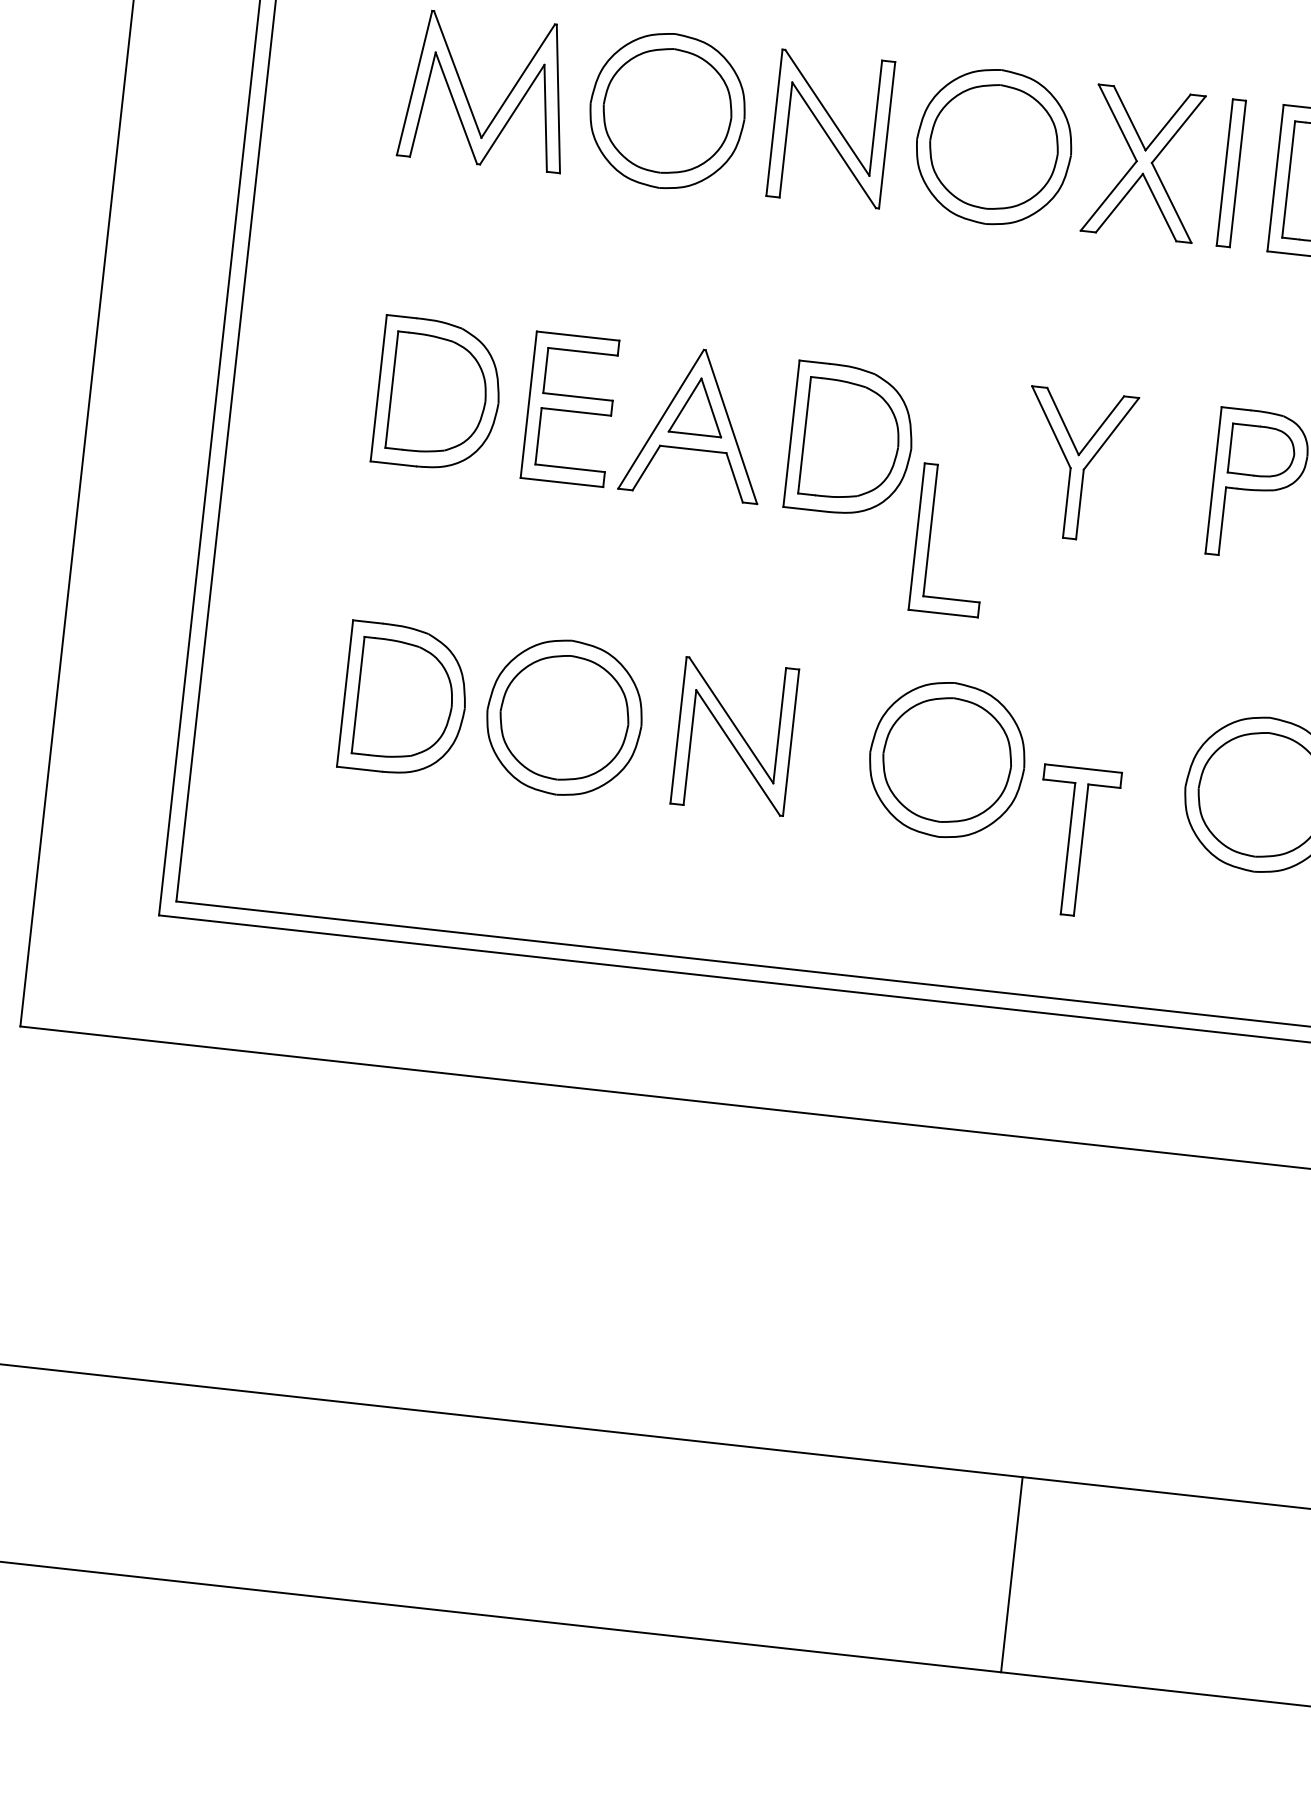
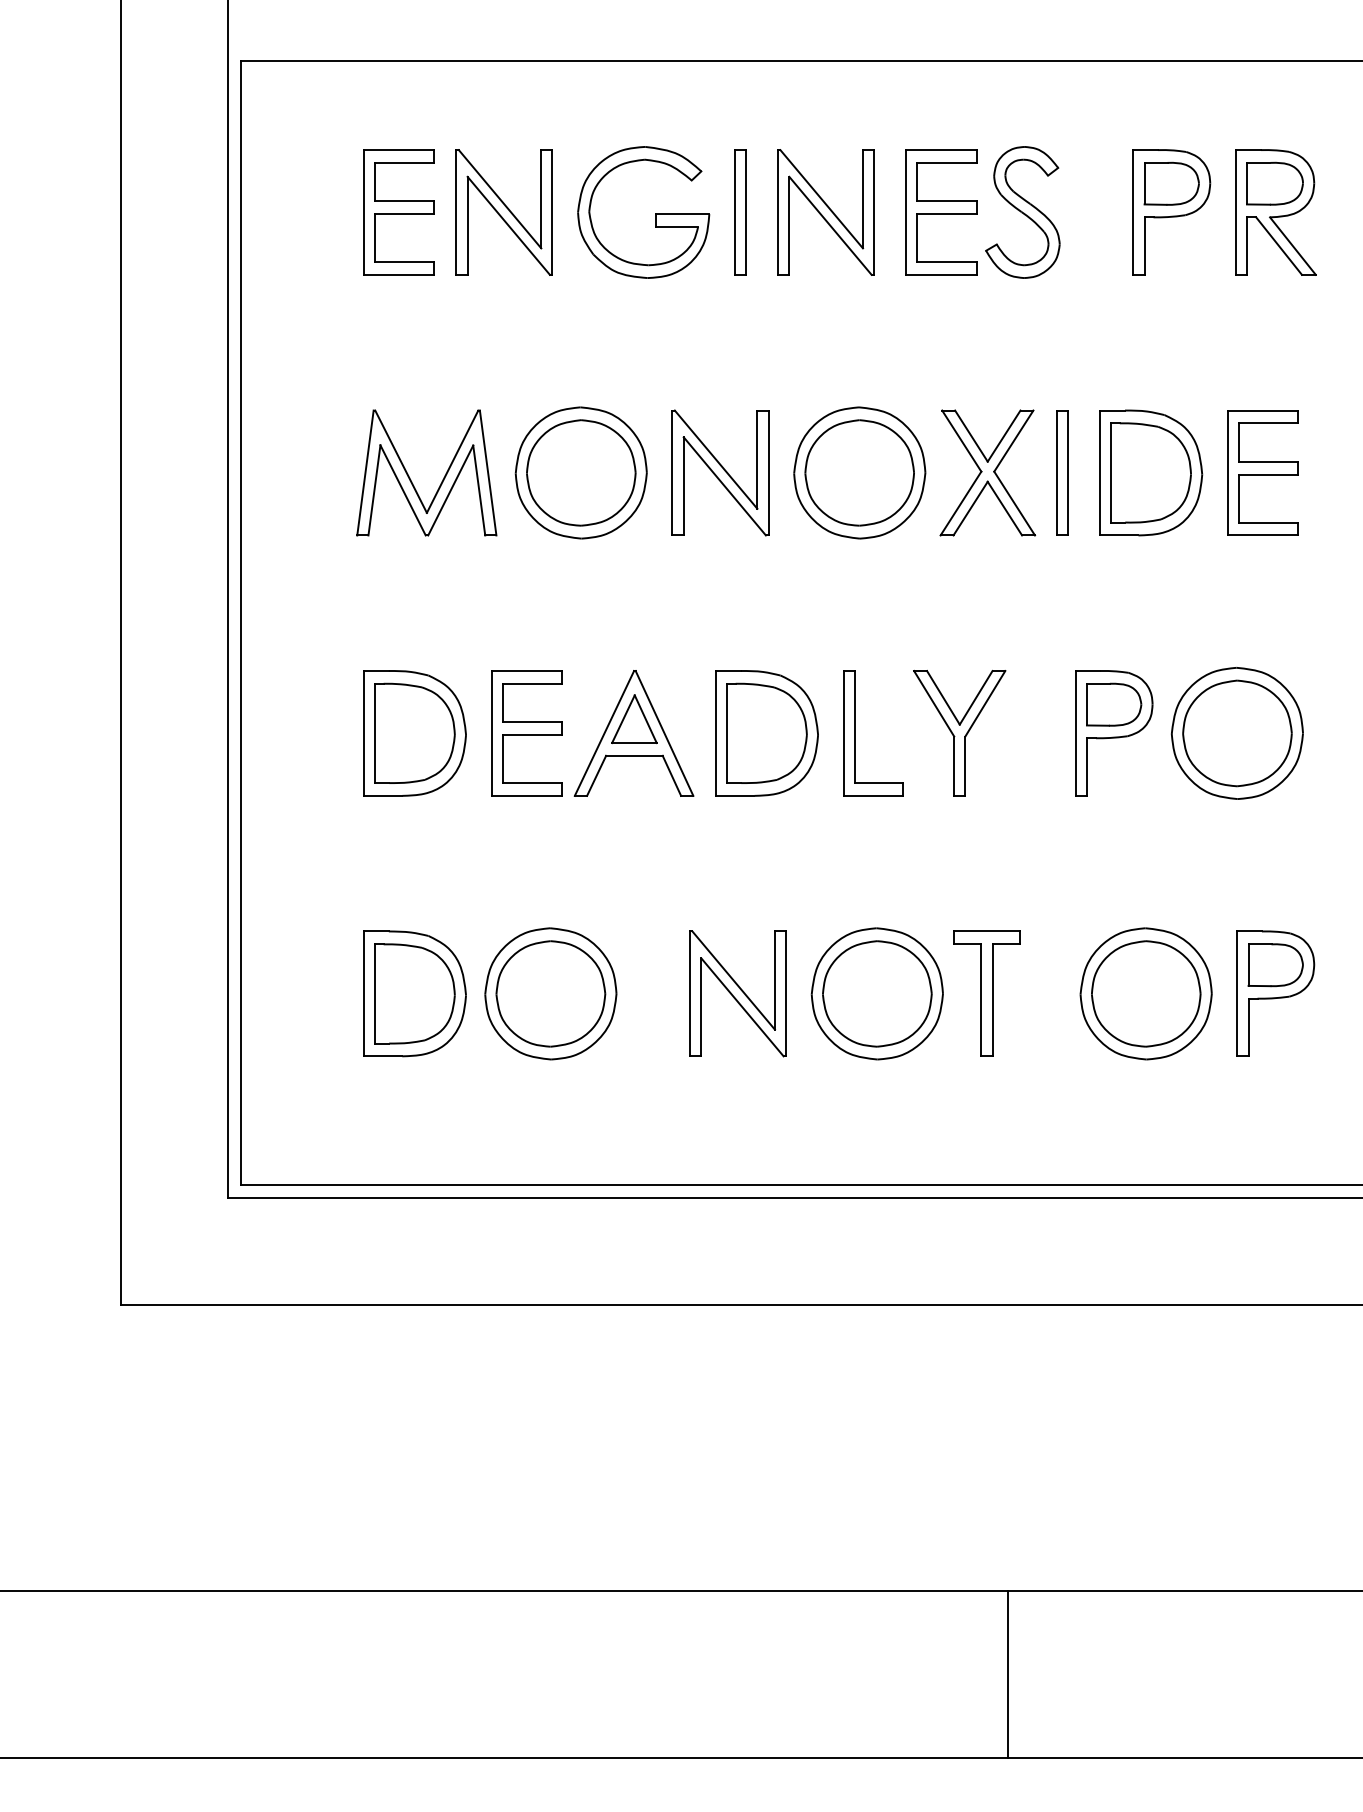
part: (930, 538) -> (855, 733), moved
part: (734, 736) -> (737, 993), moved
part: (1074, 841) -> (986, 993), moved

